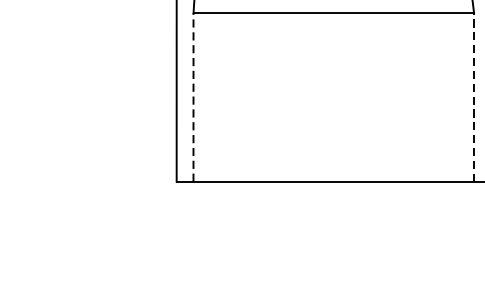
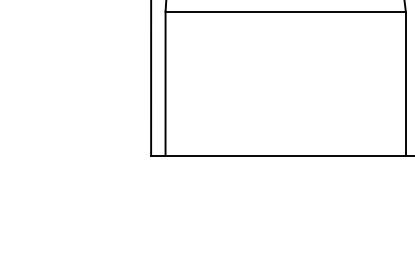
line: (193, 97) -> (165, 83), dashed -> solid
line: (473, 97) -> (405, 83), dashed -> solid

